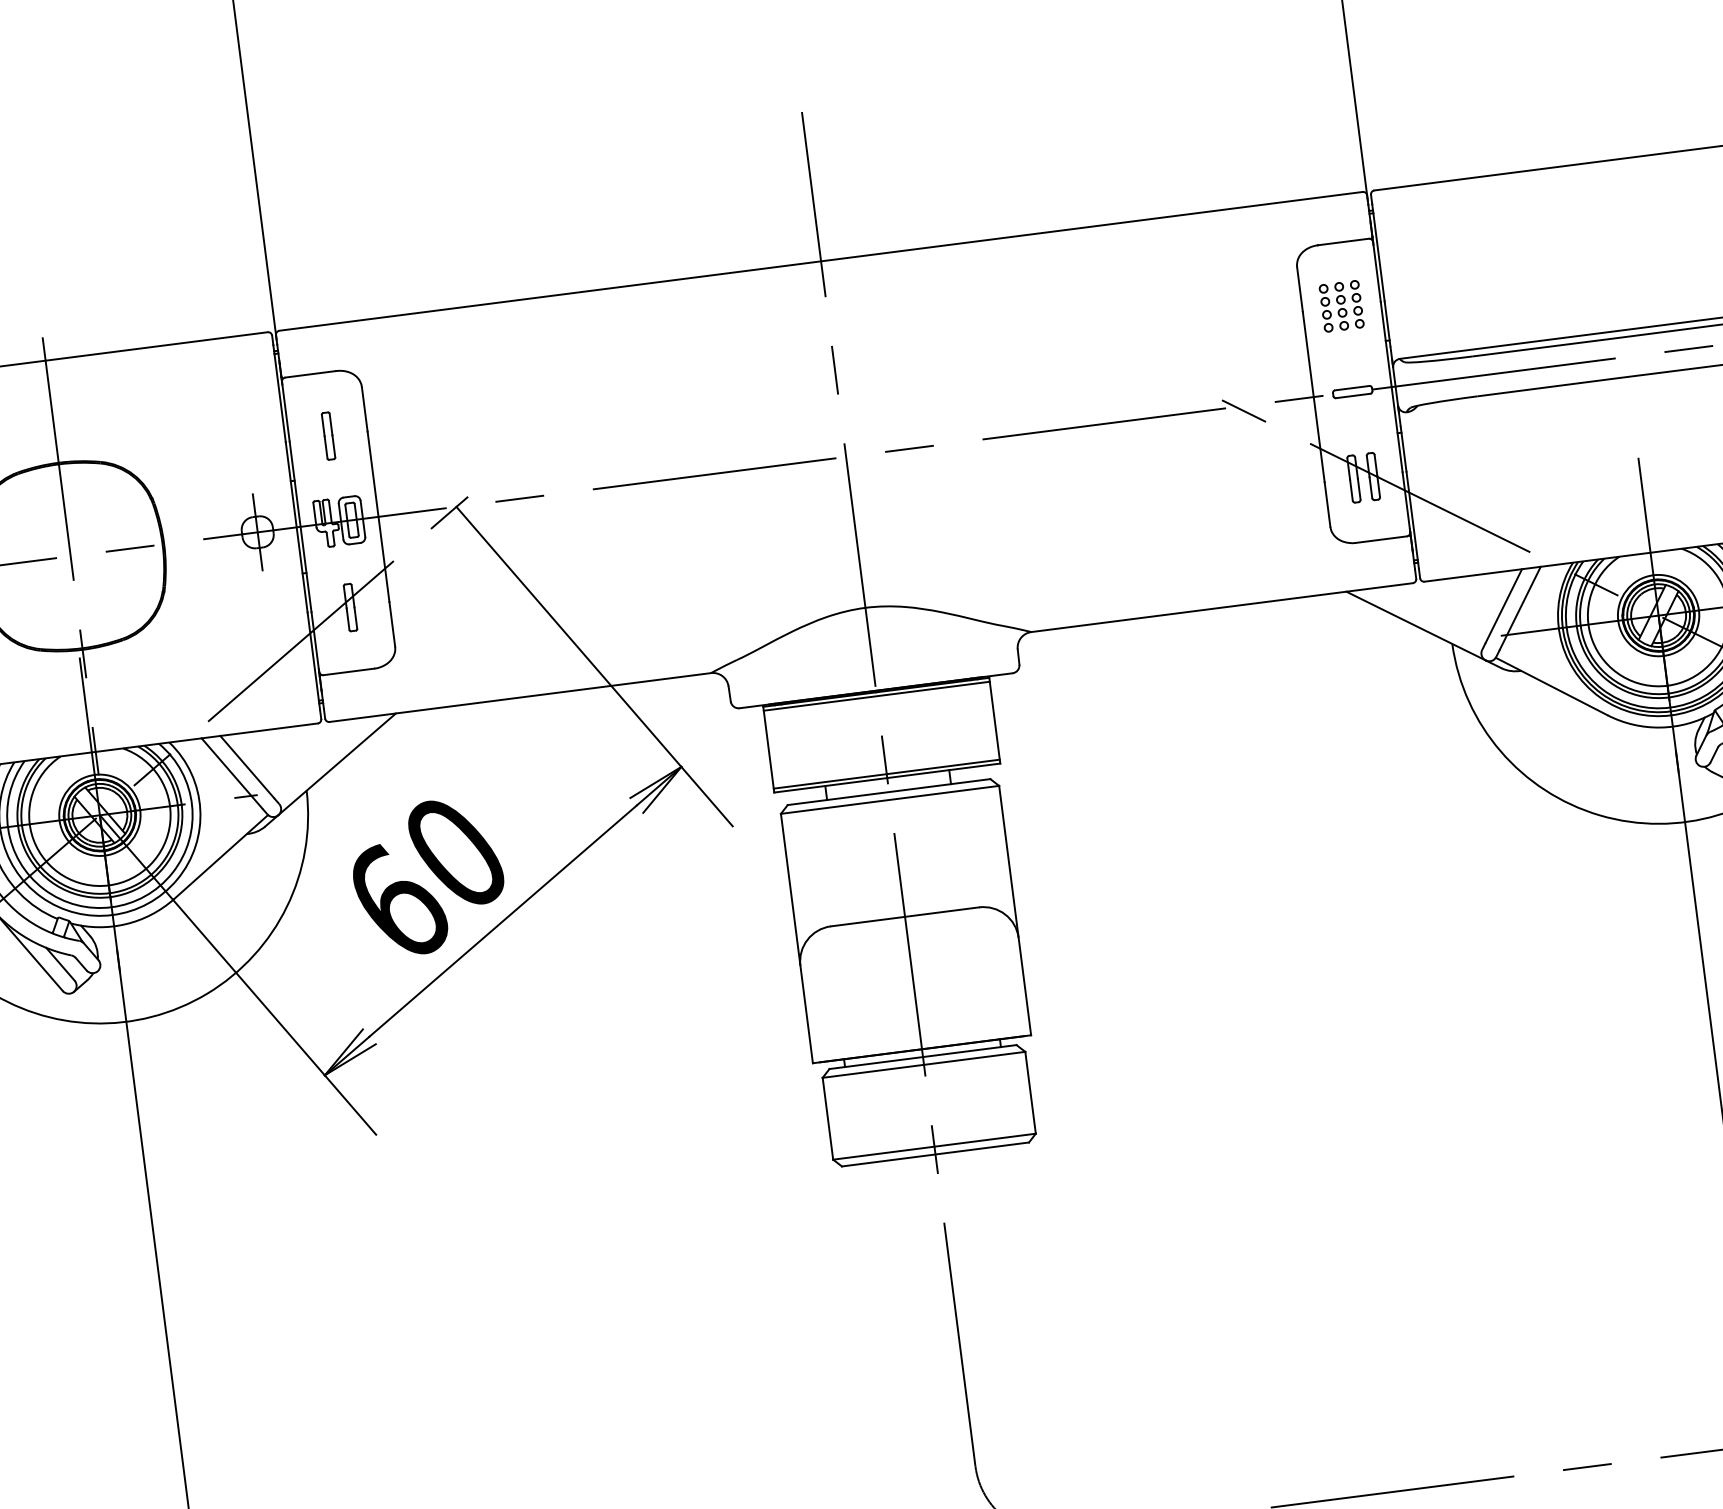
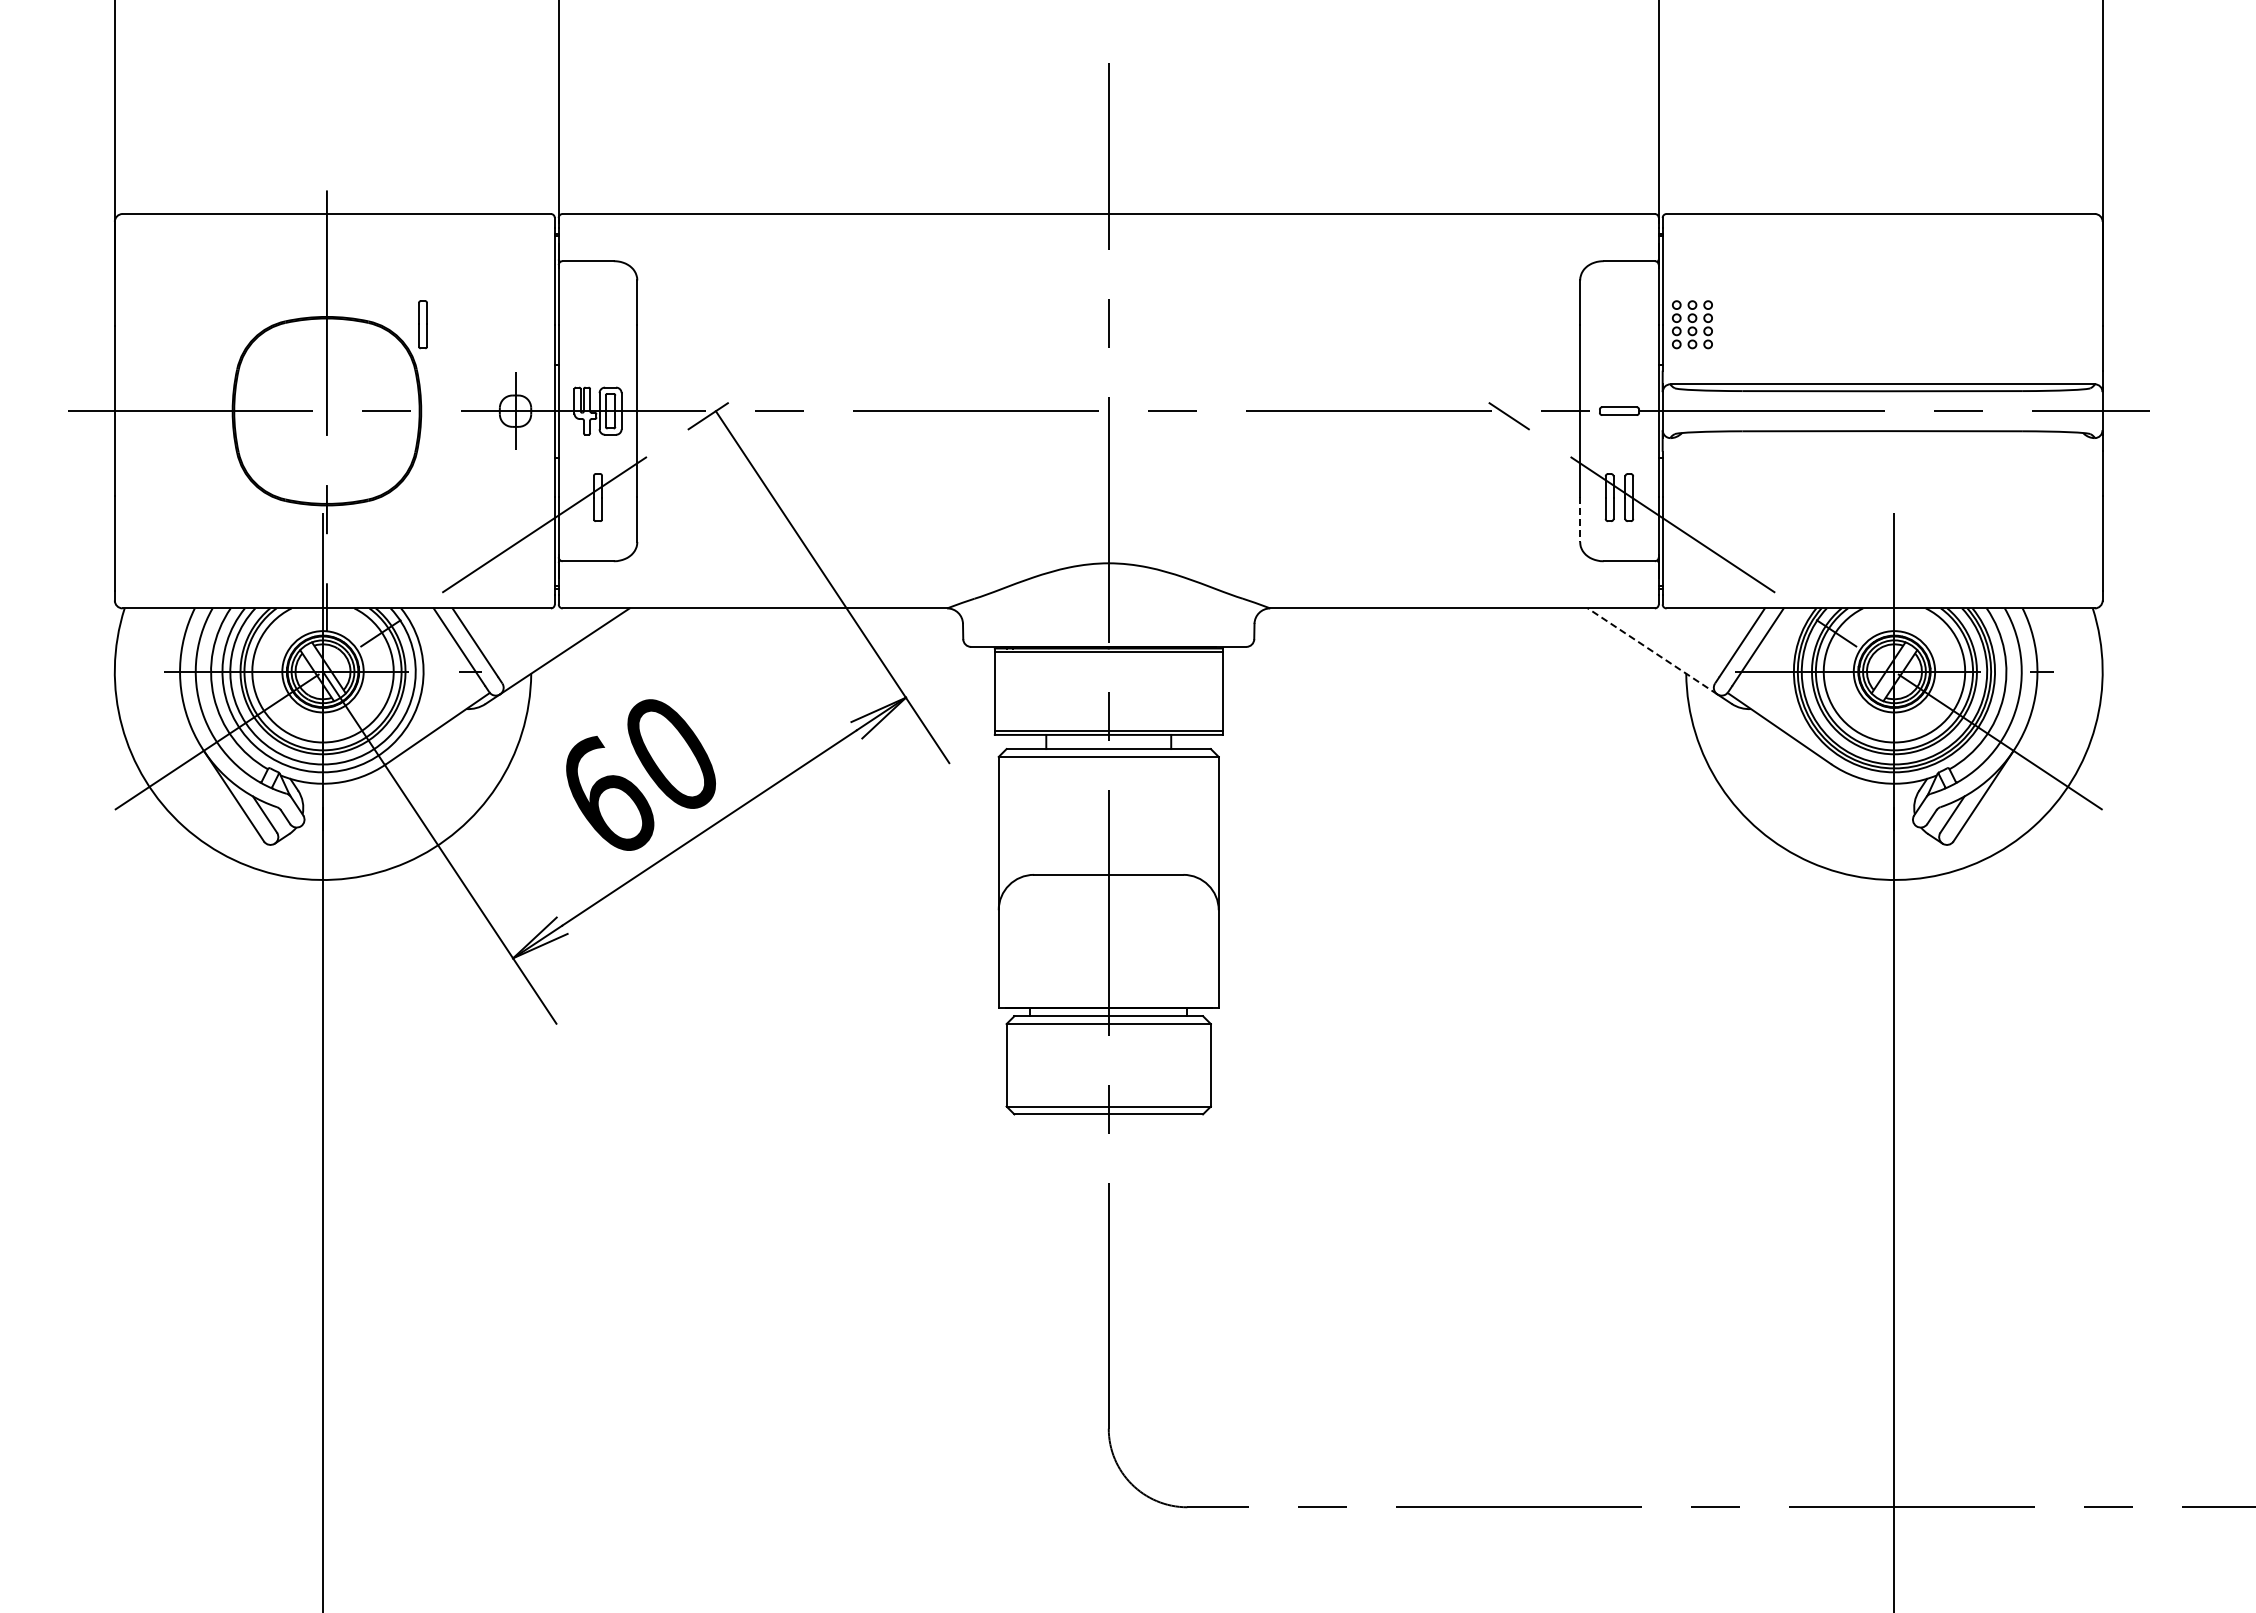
part: (1341, 306) -> (1692, 324), moved
part: (328, 435) -> (422, 324), moved
line: (1327, 505) -> (1580, 520), solid -> dashed
line: (1416, 626) -> (1652, 651), solid -> dashed

